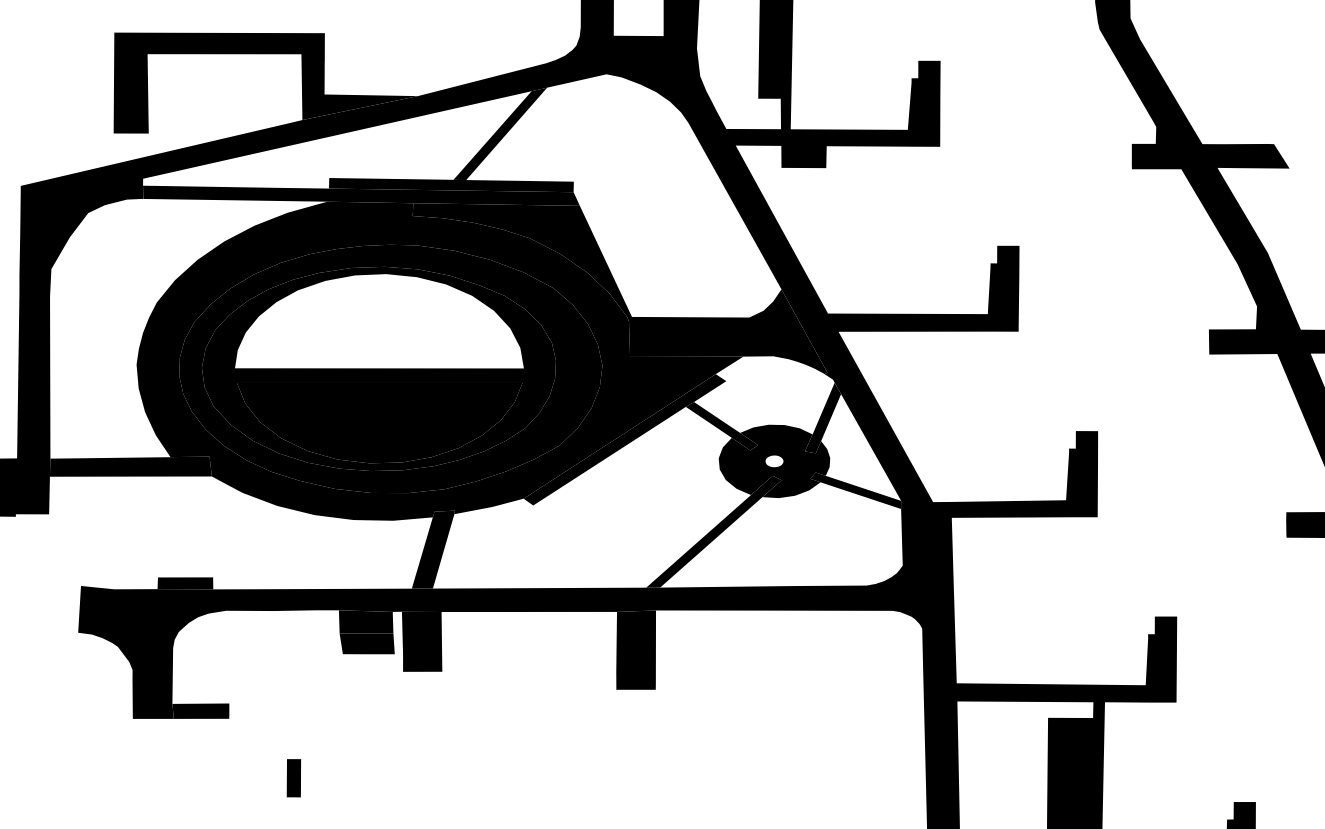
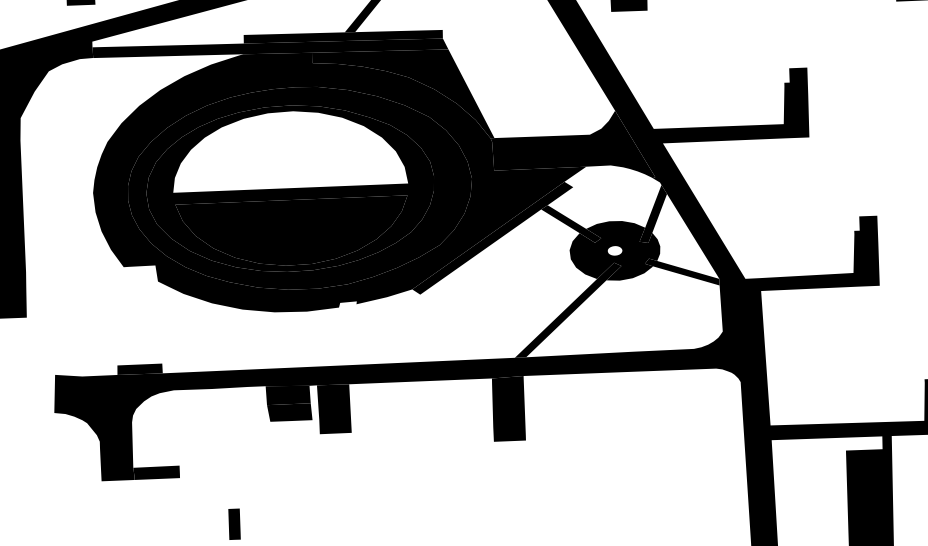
fill: (130, 466) -> (91, 276), removed
fill: (433, 549) -> (340, 333), removed

